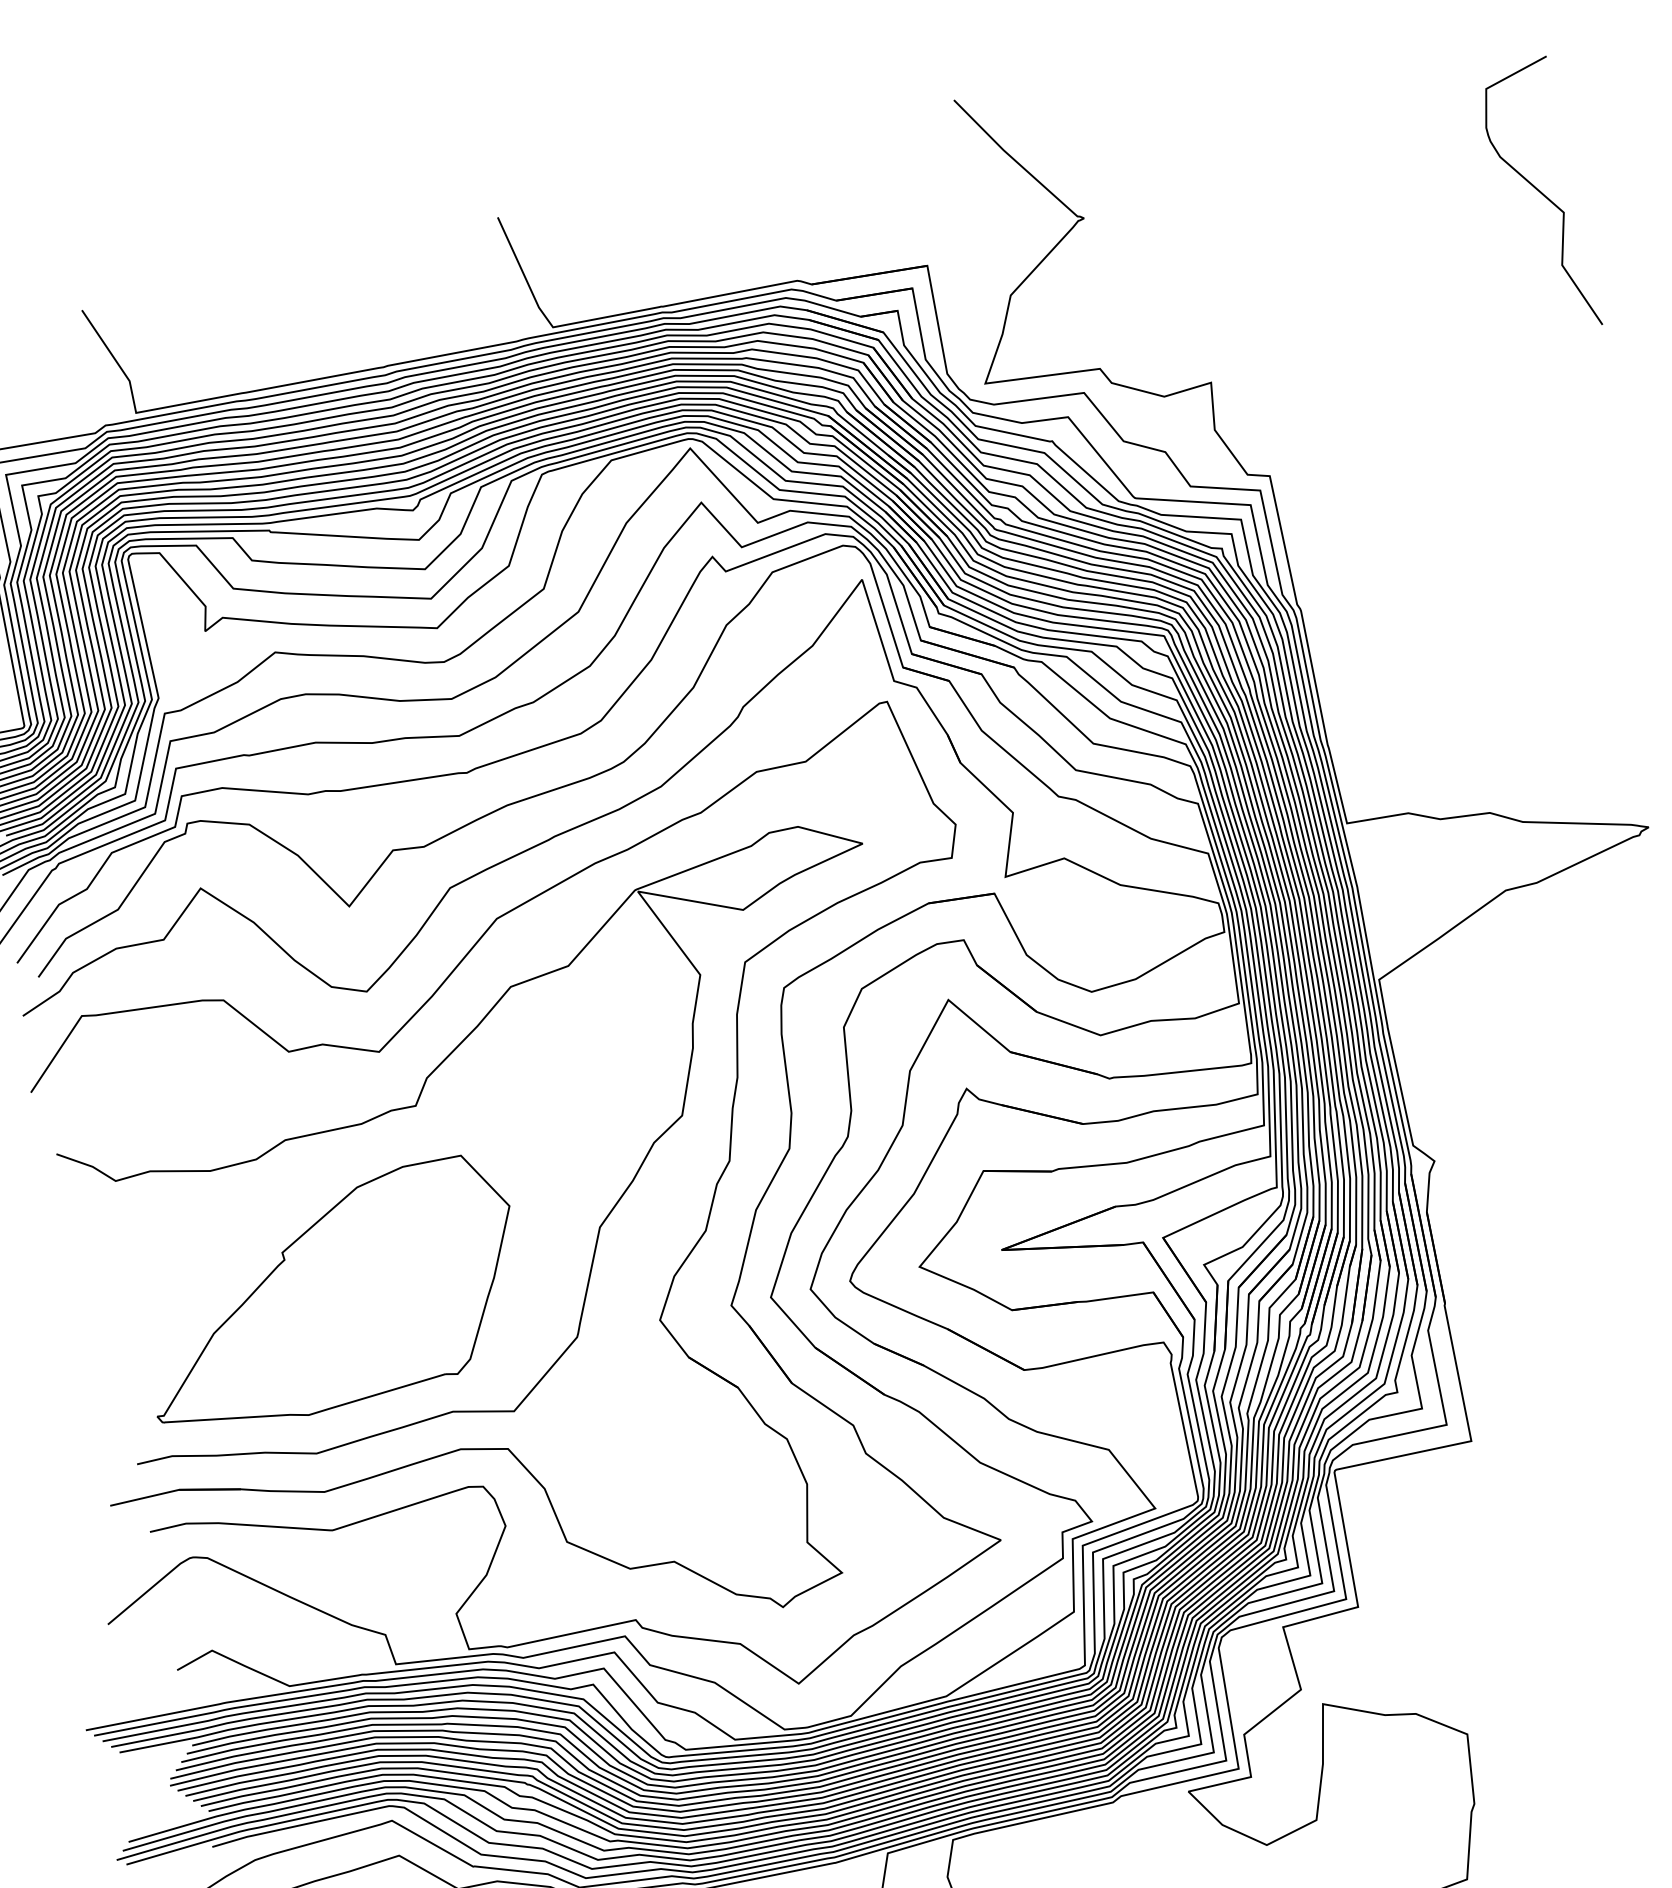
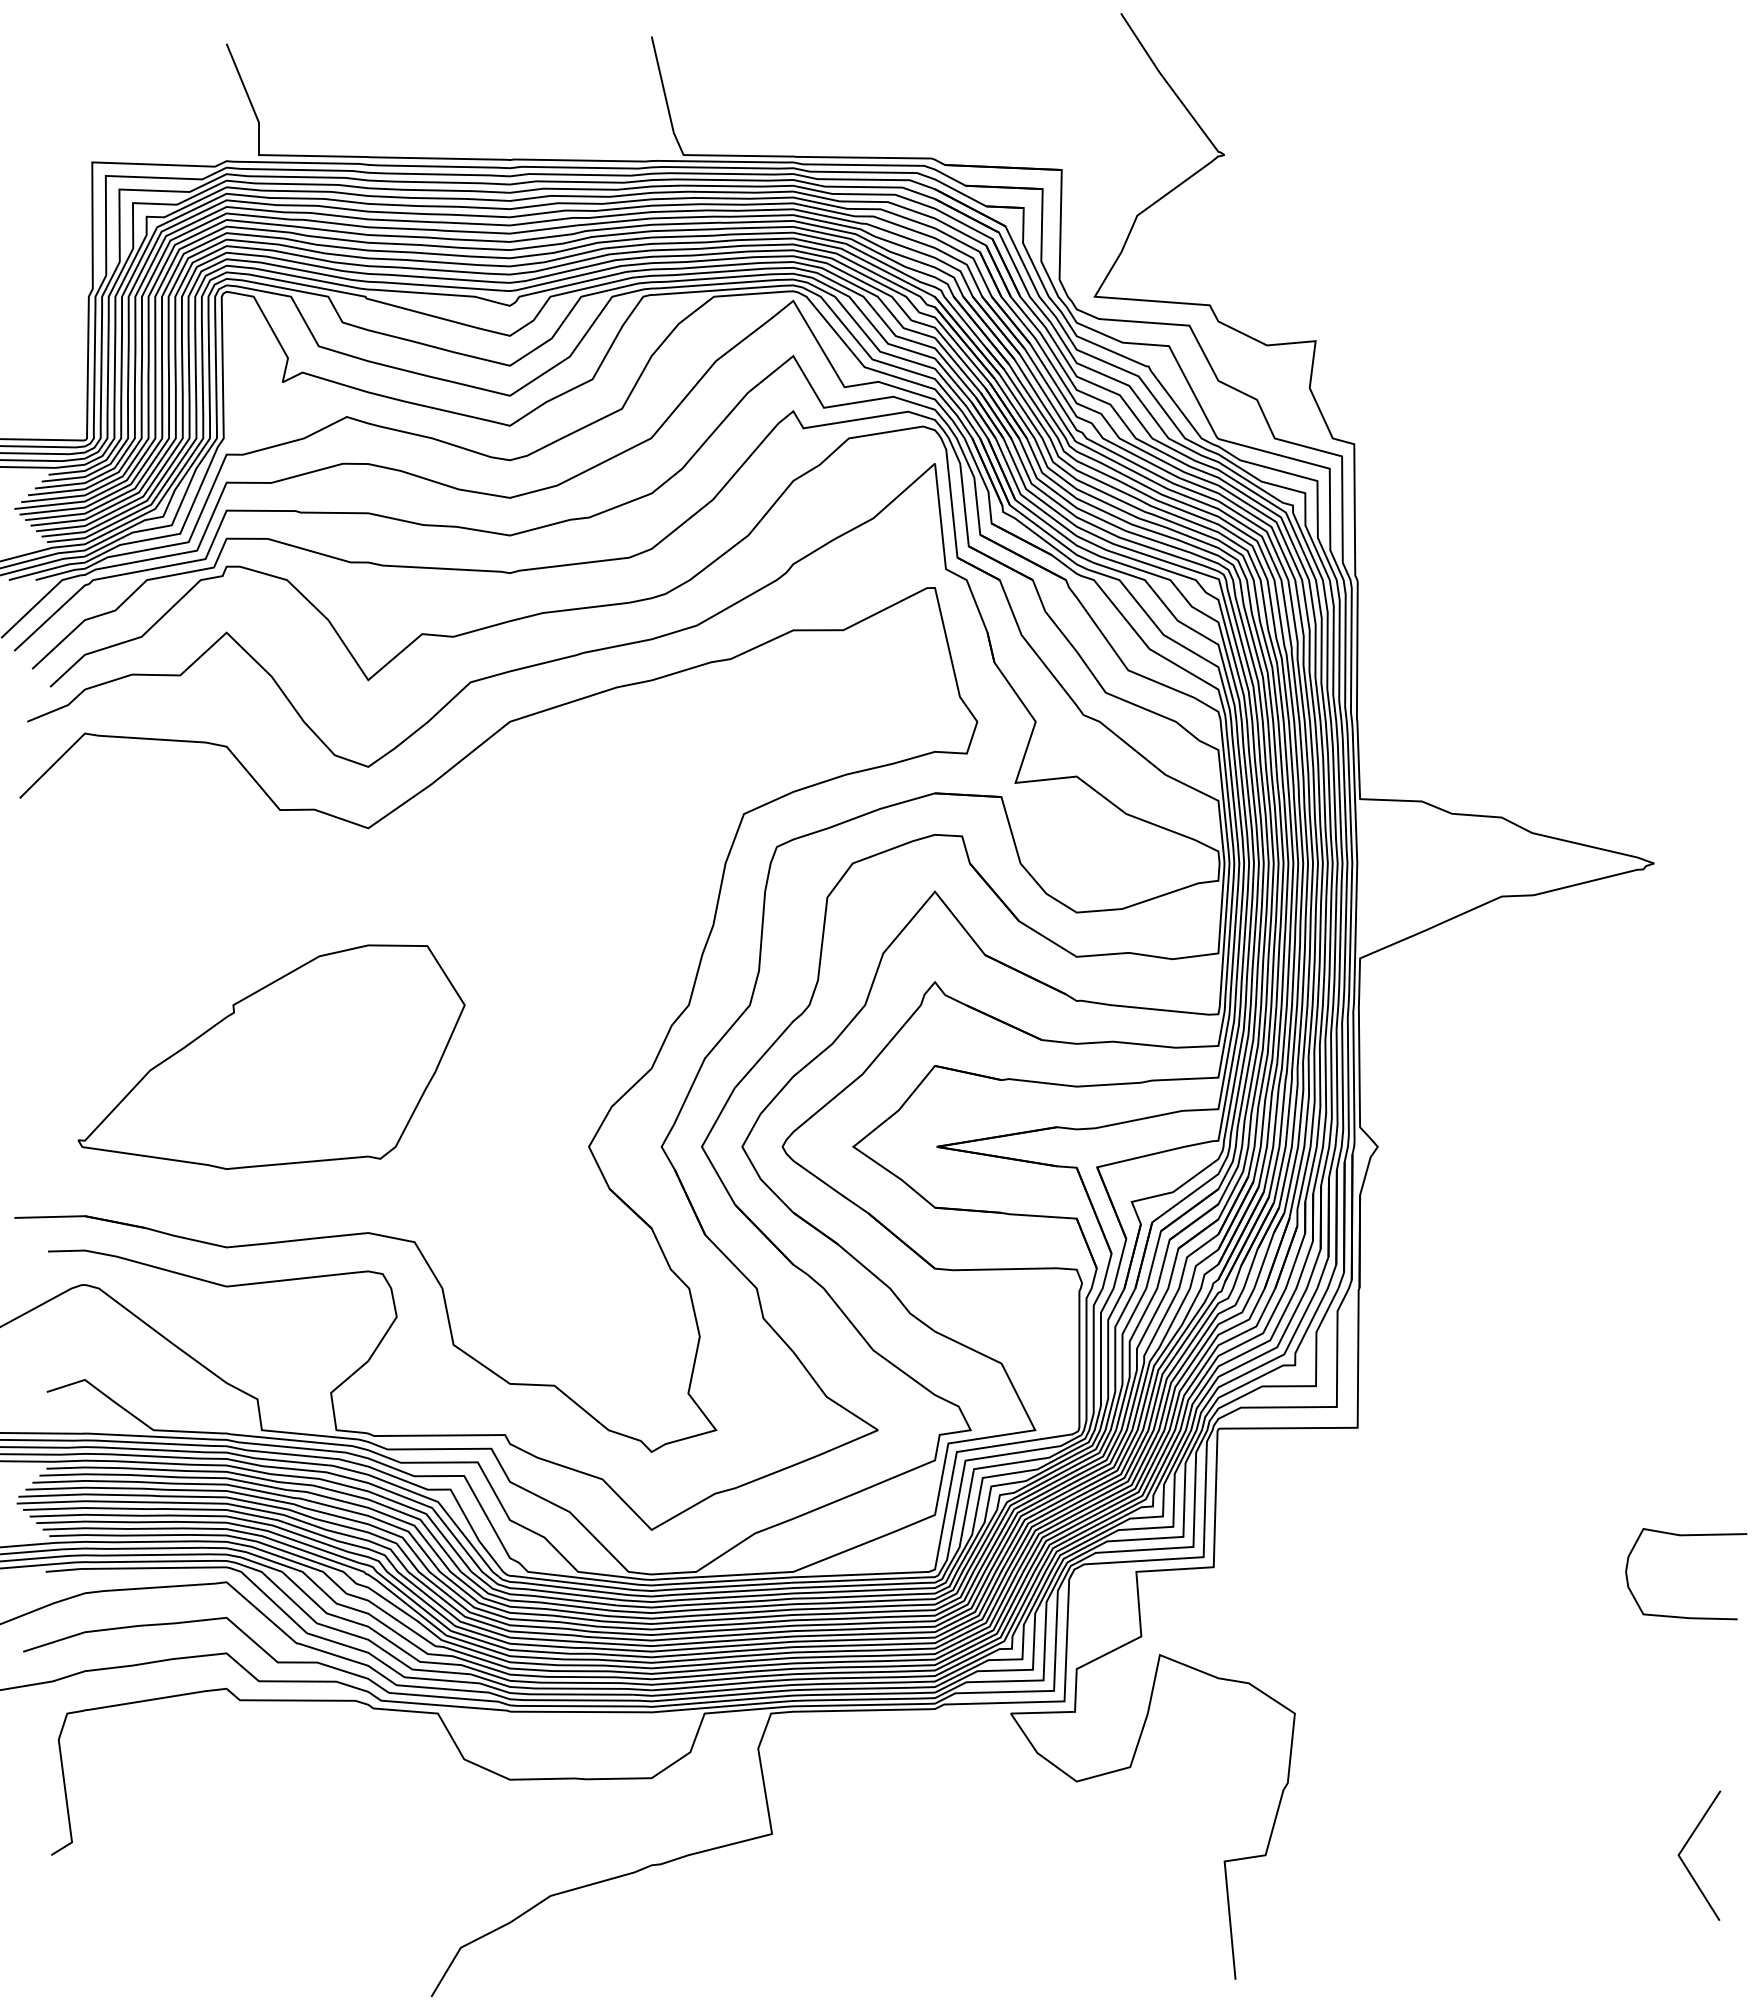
curve: (1540, 193) -> (1675, 222), removed
curve: (417, 1105) -> (394, 888), removed

